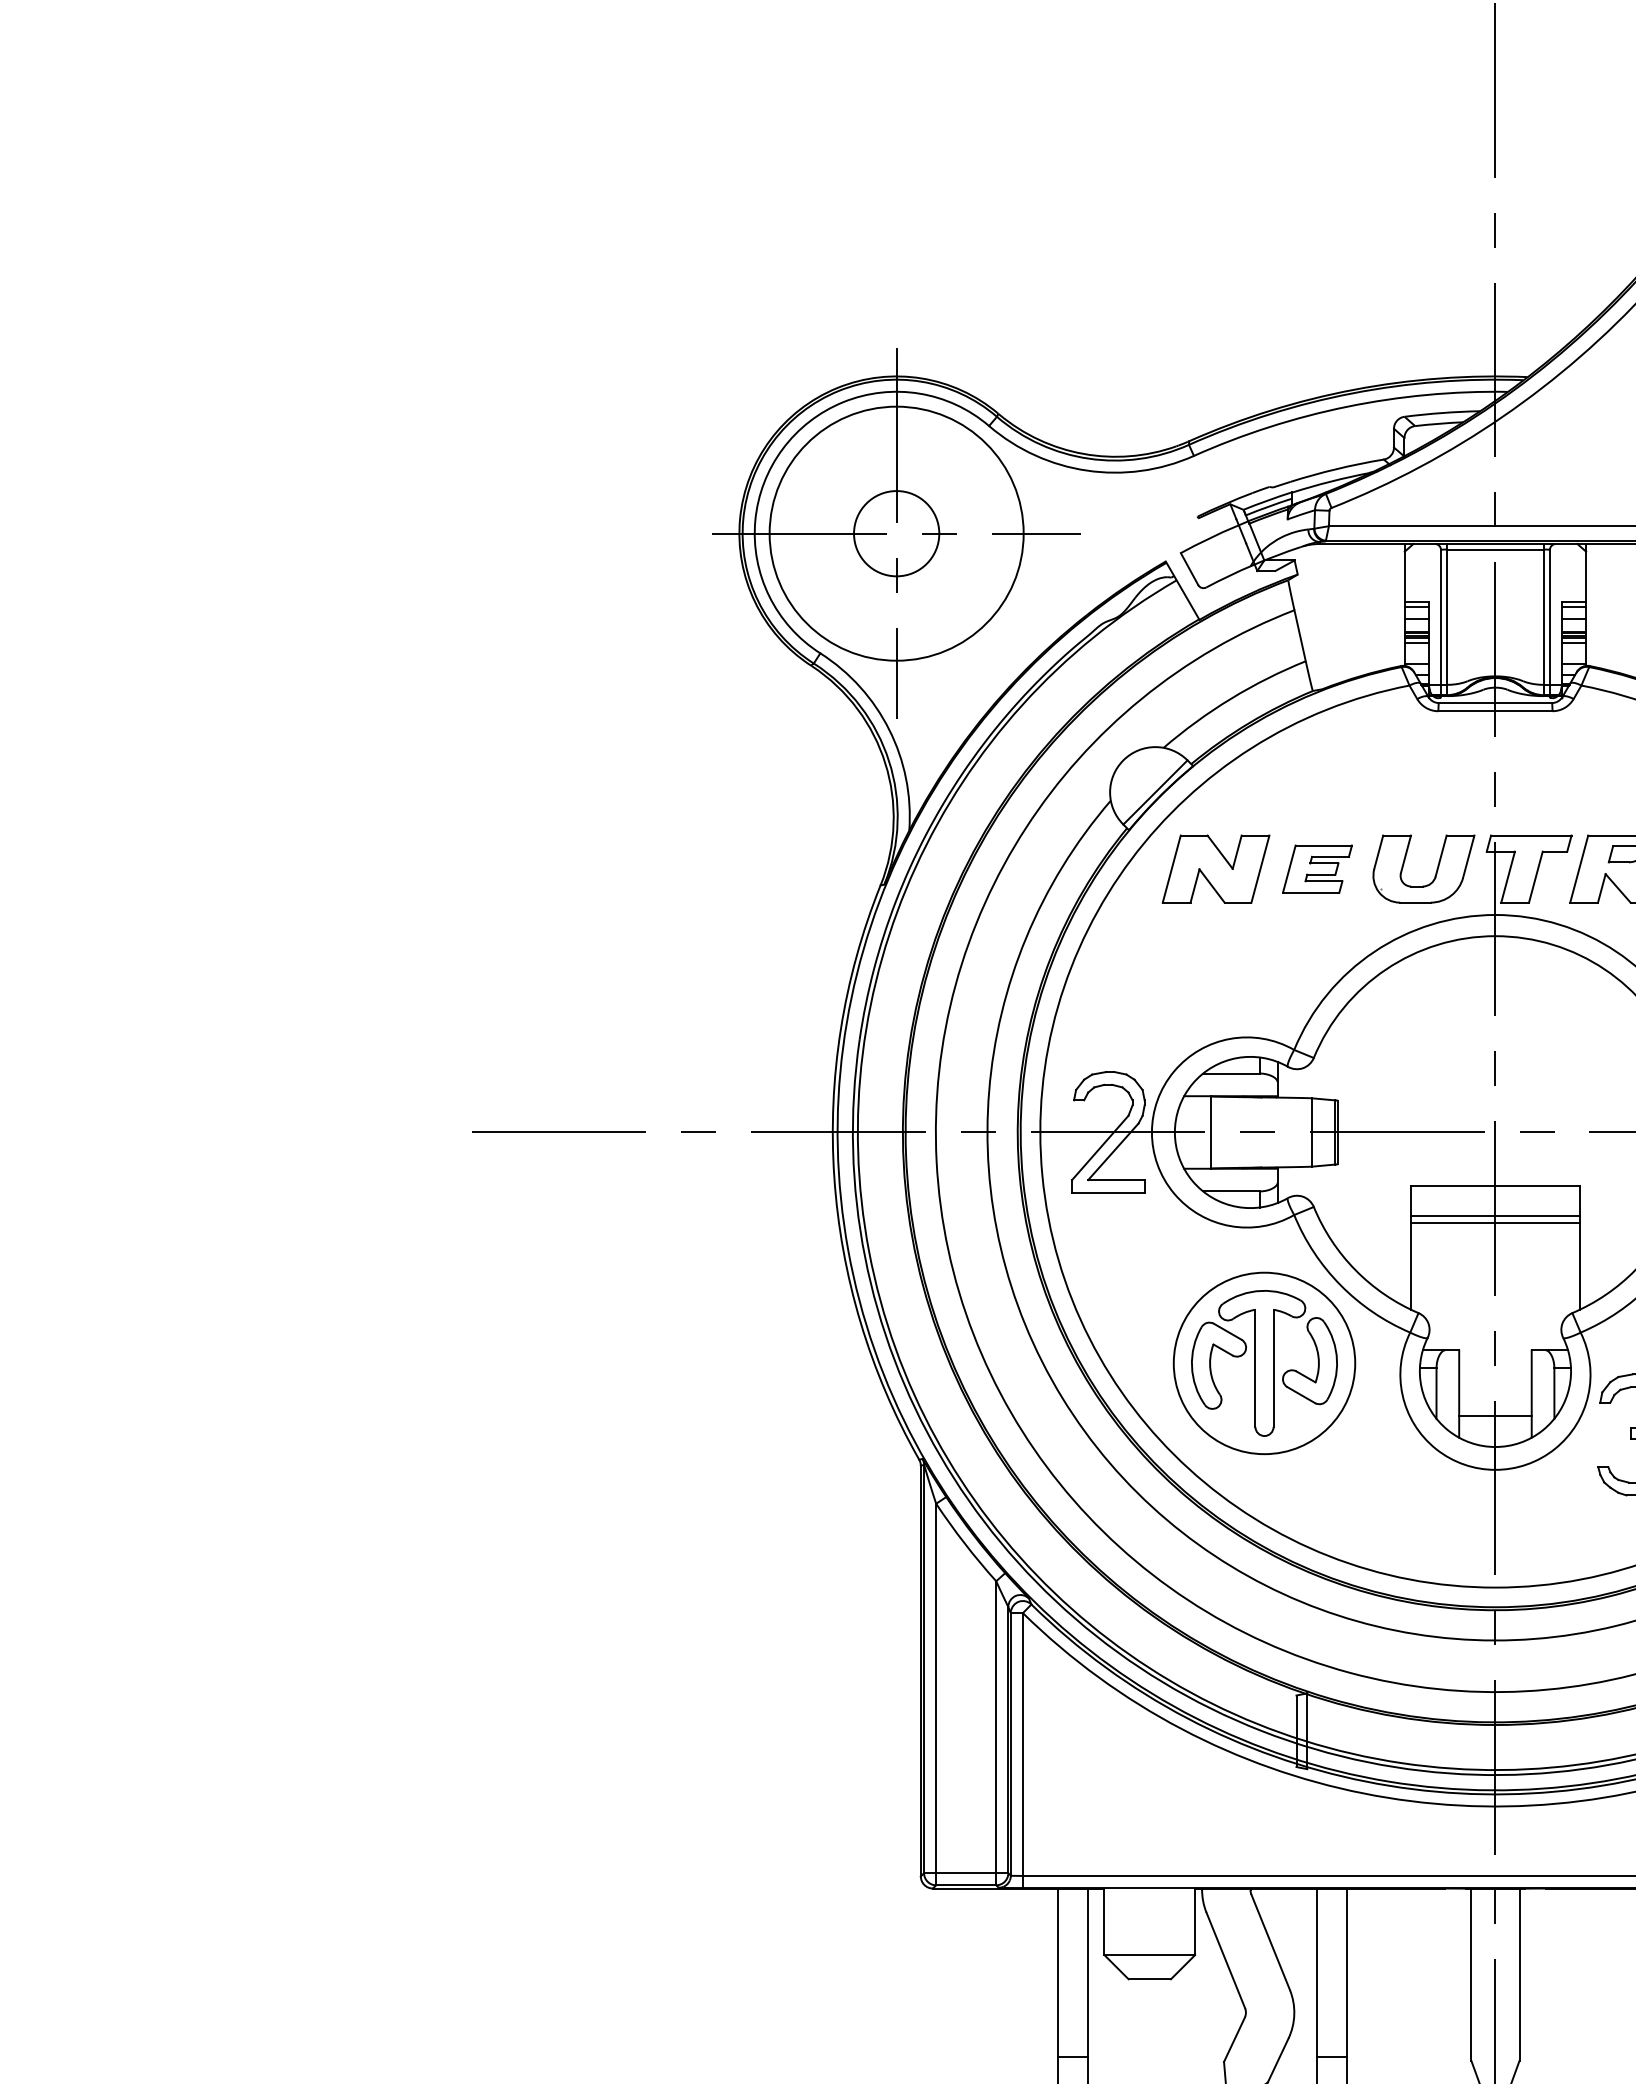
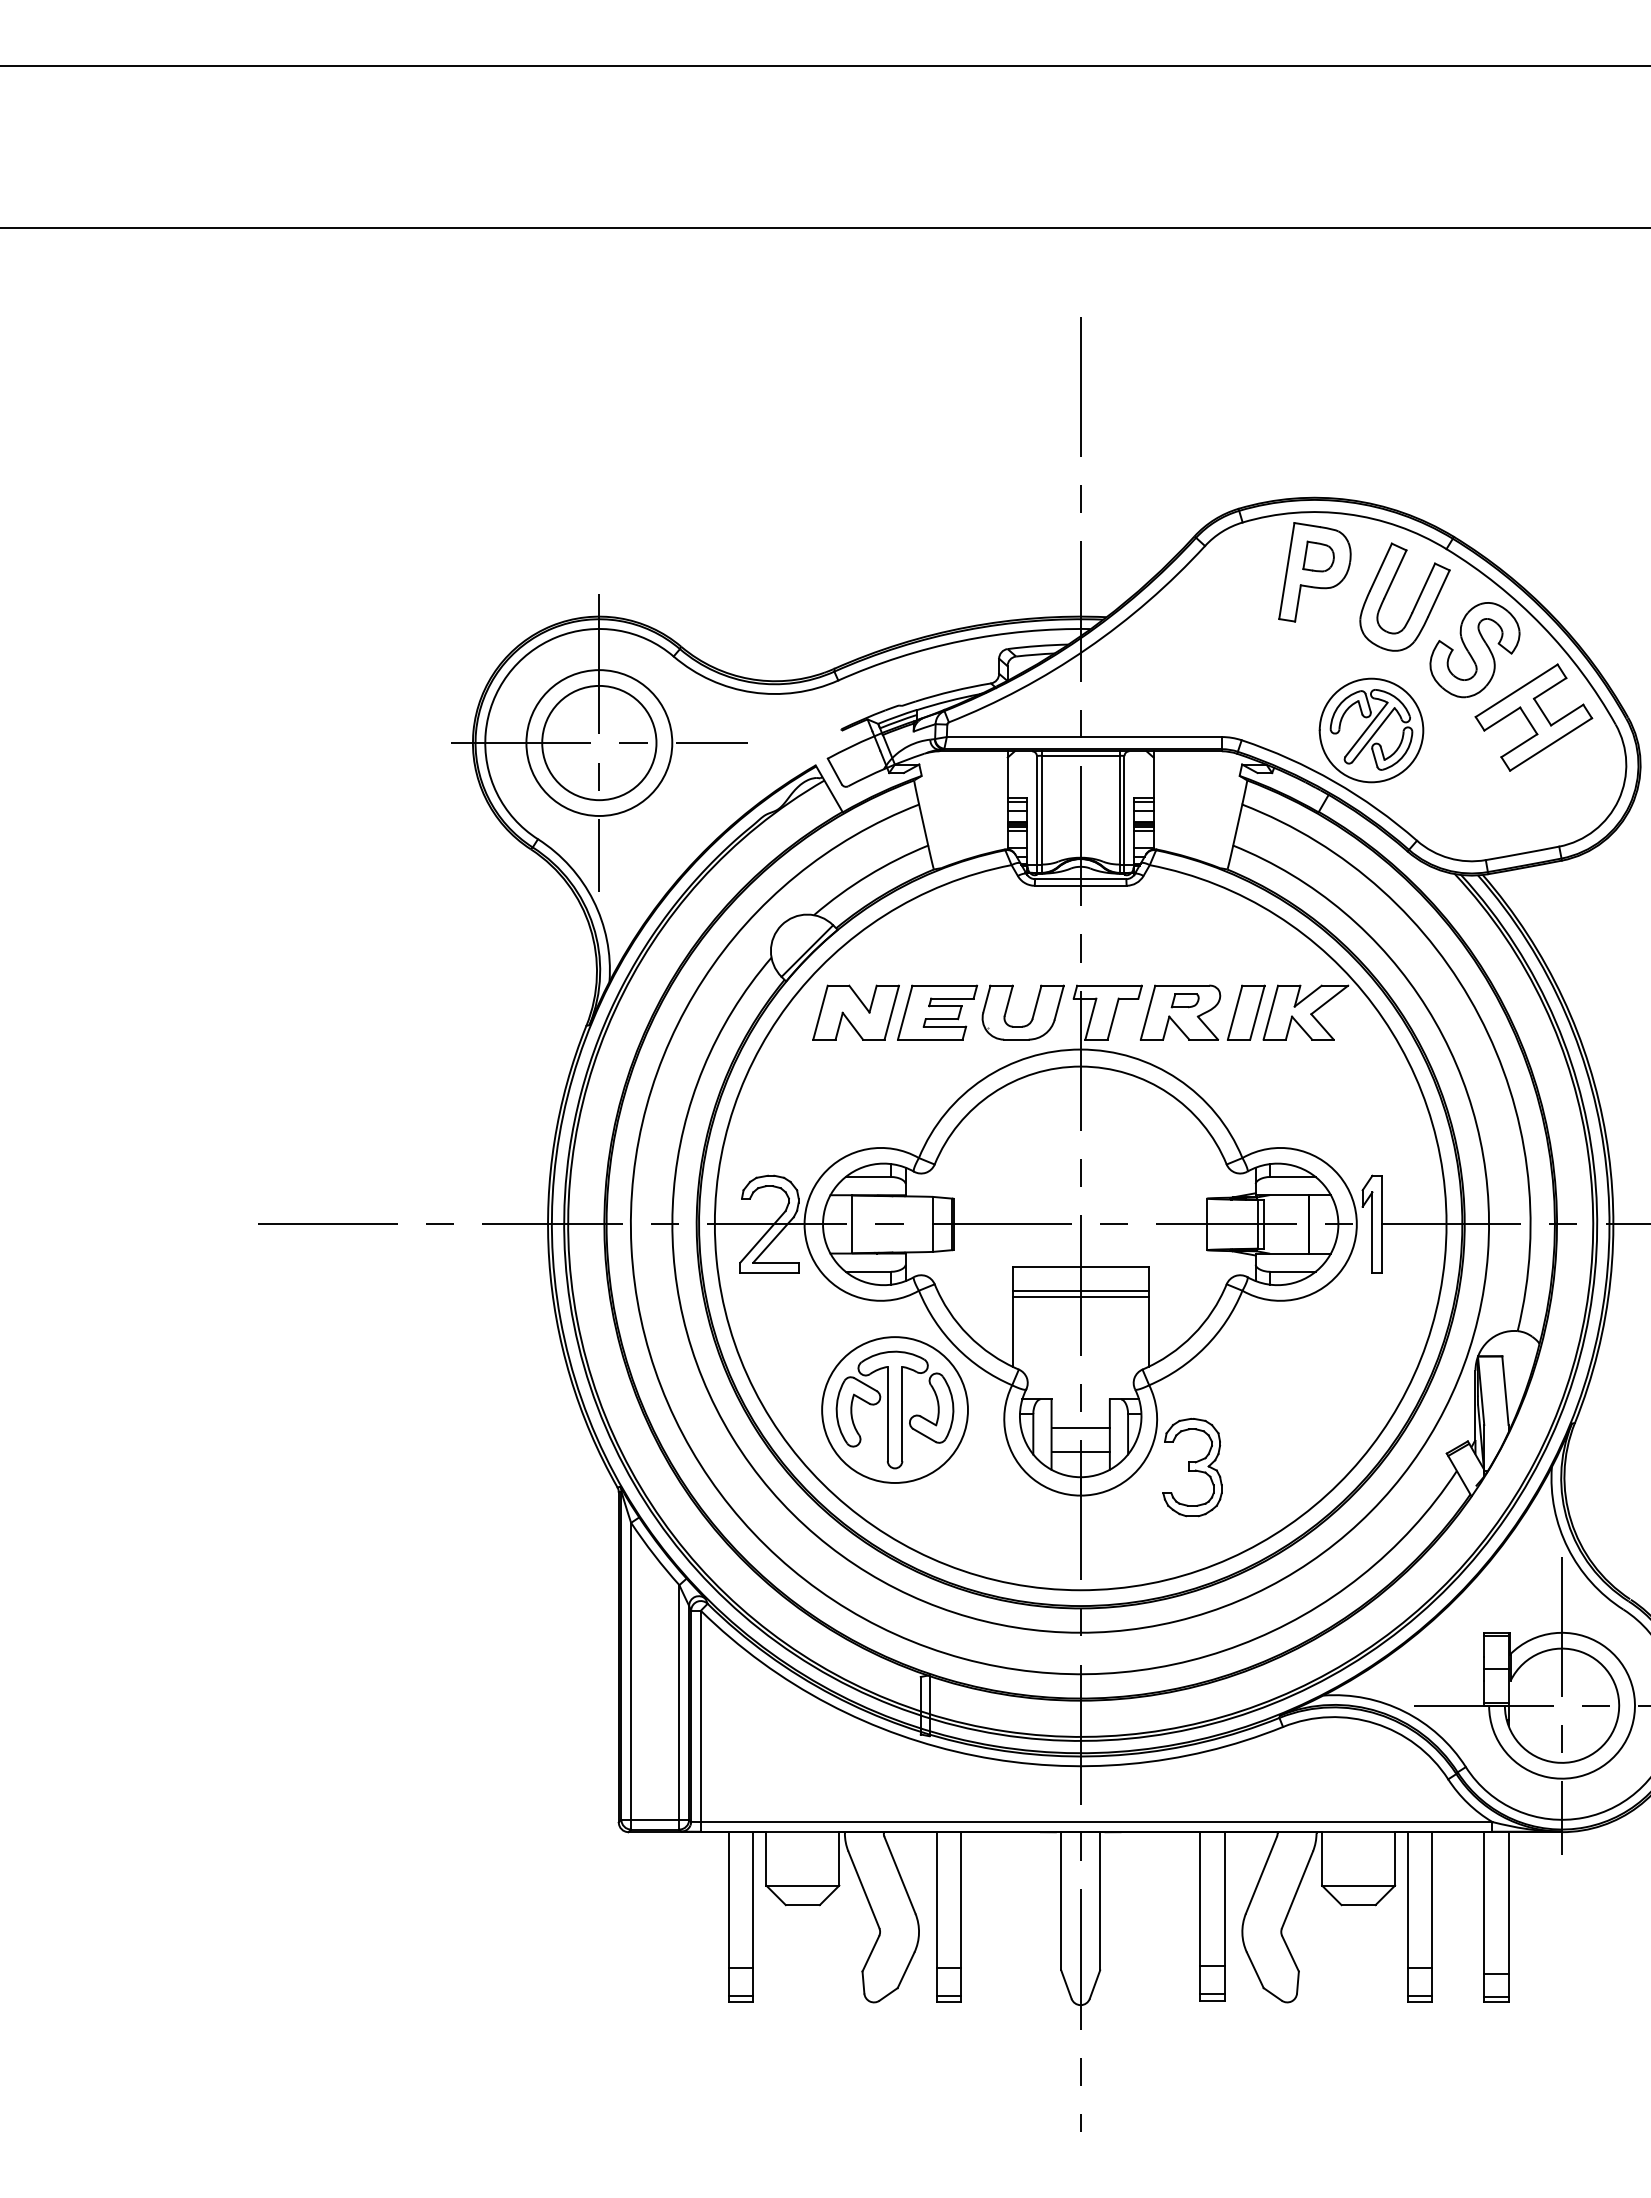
circle: (896, 533) -> (599, 742), size x0.71
circle: (896, 533) -> (599, 742), size x1.67
part: (1317, 868) -> (937, 1012), size x1.43
line: (1495, 1385) -> (1080, 1427), added

